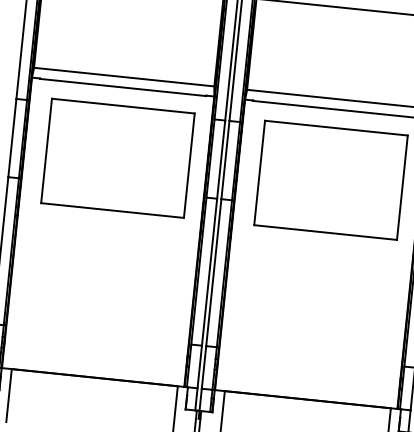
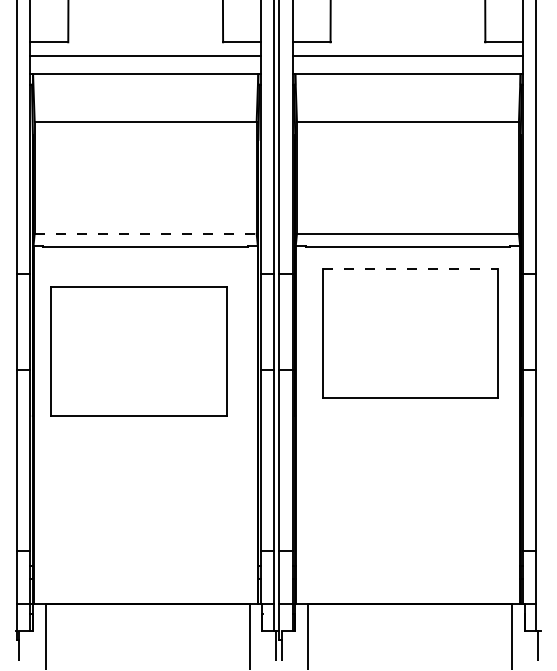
line: (124, 76) -> (145, 233), solid -> dashed
line: (336, 128) -> (410, 269), solid -> dashed
part: (117, 158) -> (138, 351), moved

